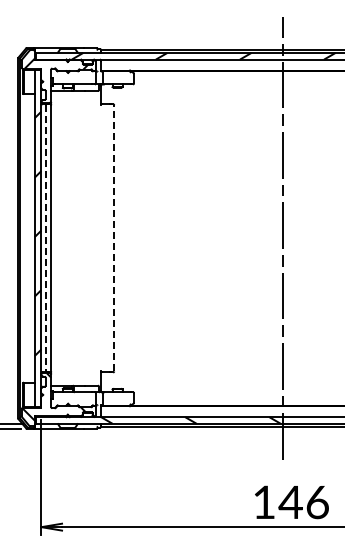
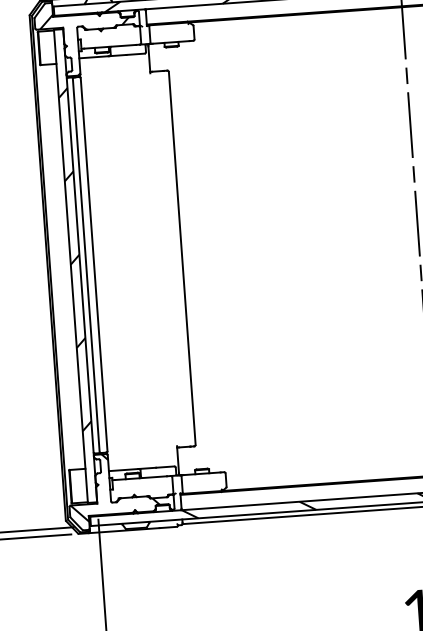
line: (114, 237) -> (182, 257), dashed -> solid
line: (45, 238) -> (85, 265), dashed -> solid

